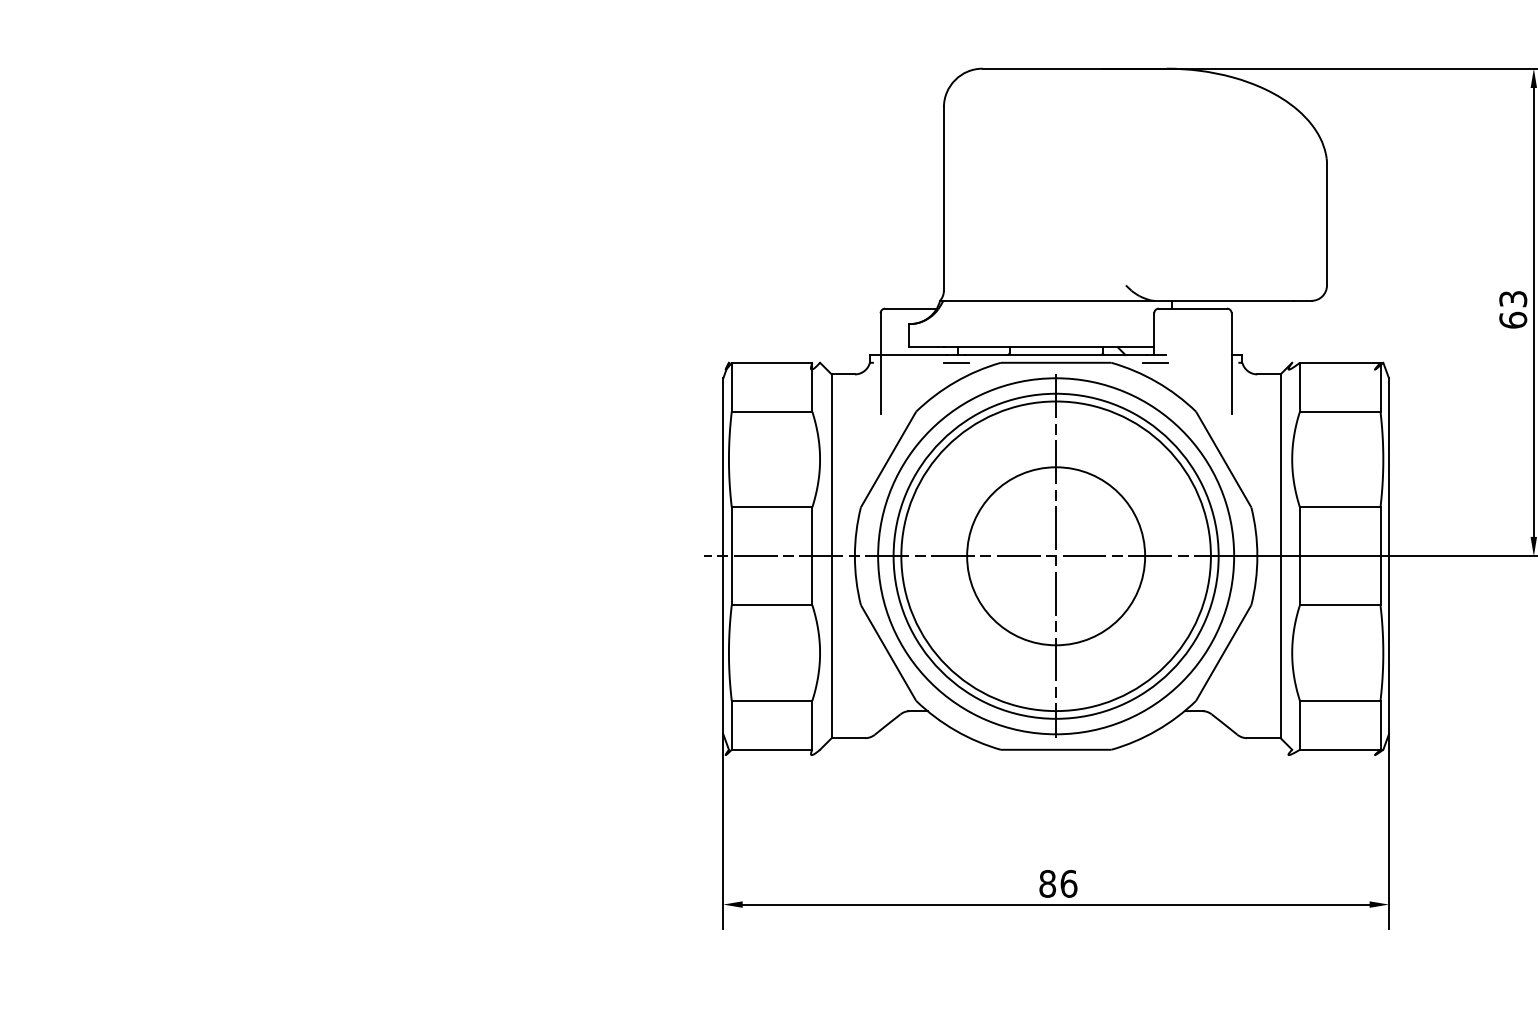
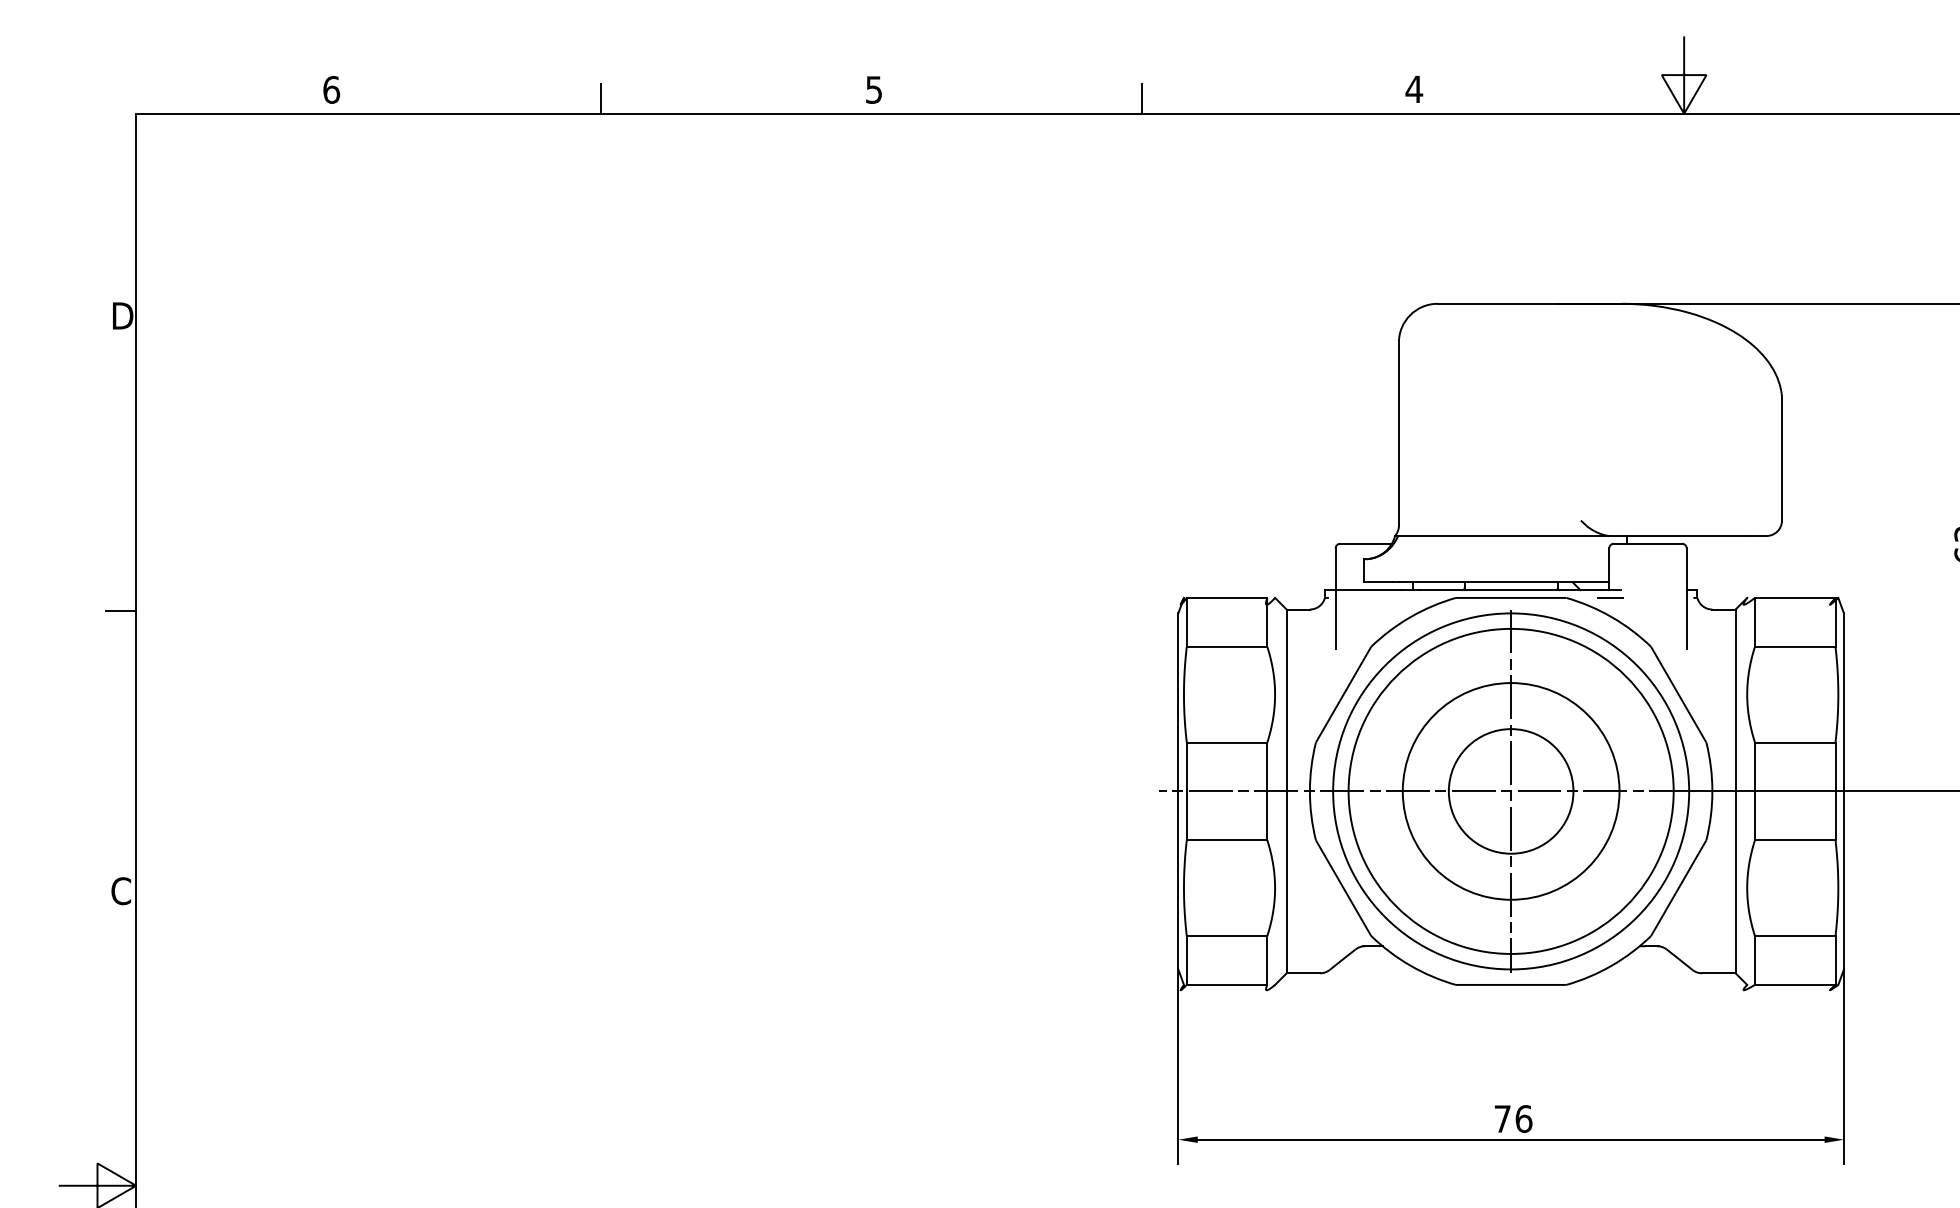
line: (956, 362) -> (1411, 597), removed
circle: (1055, 556) -> (1510, 791), size x0.7
circle: (1056, 556) -> (1511, 791), size x0.7
text: (1047, 884) -> (1502, 1119), 86 -> 76

